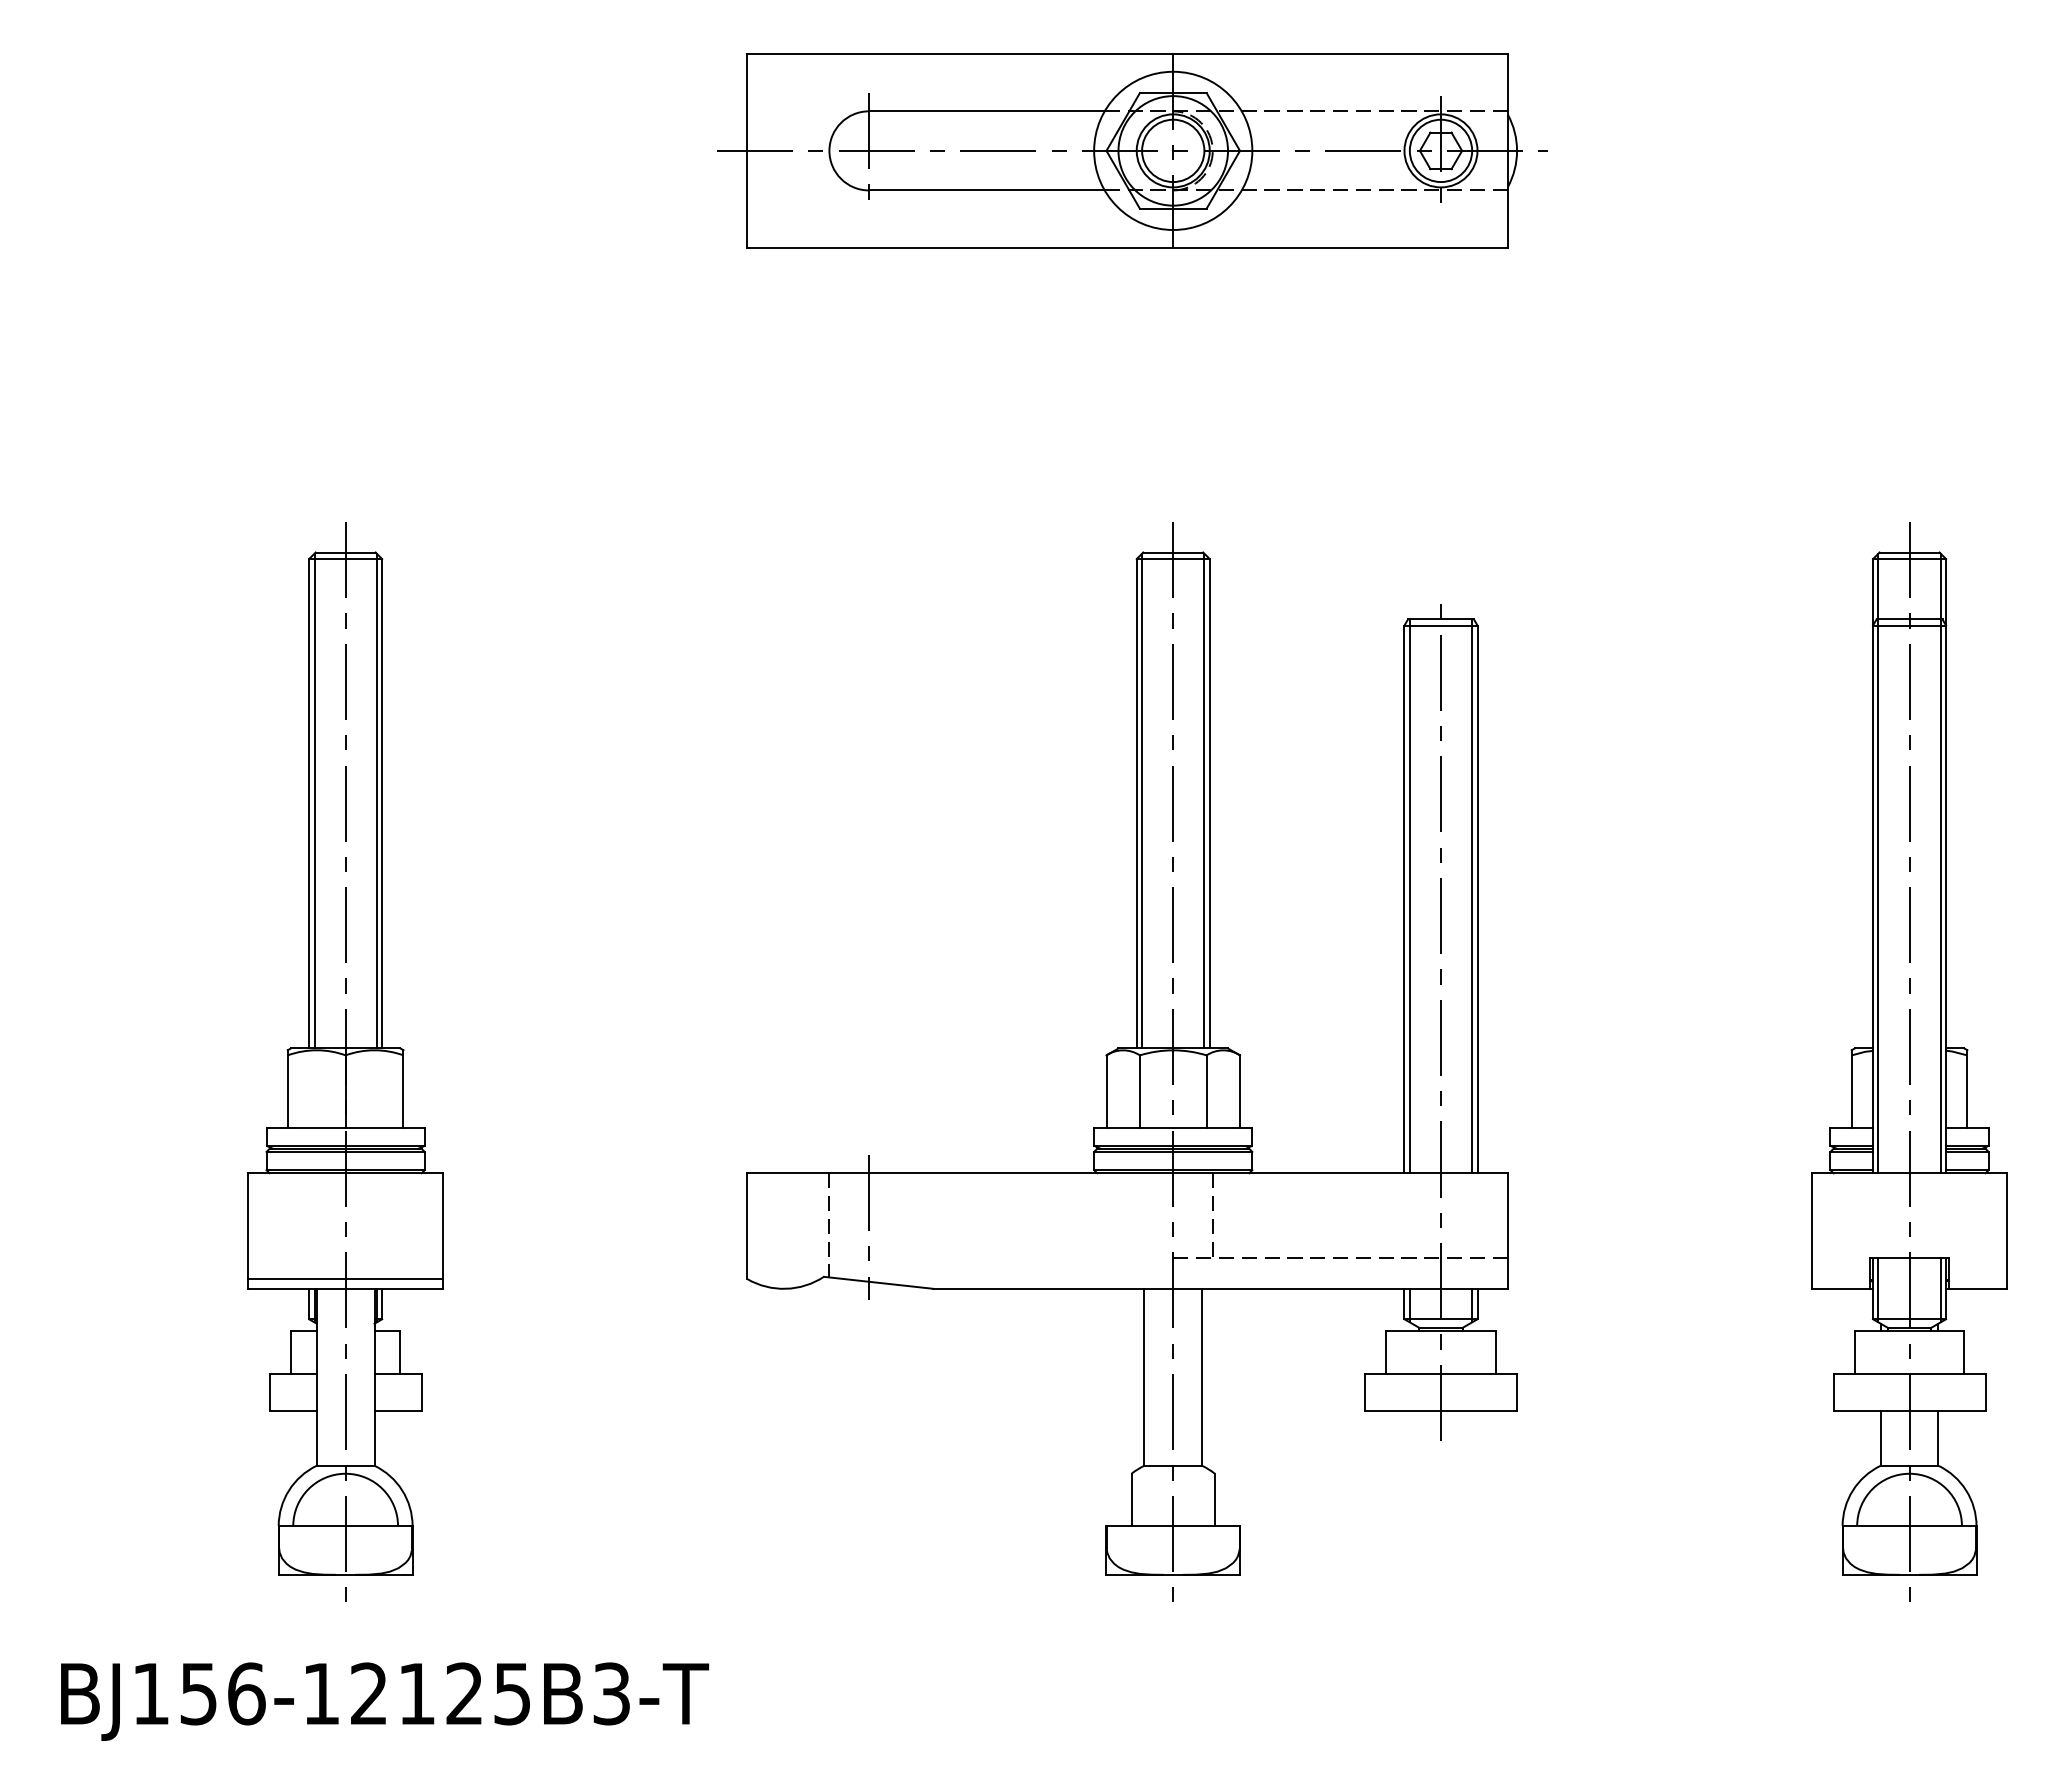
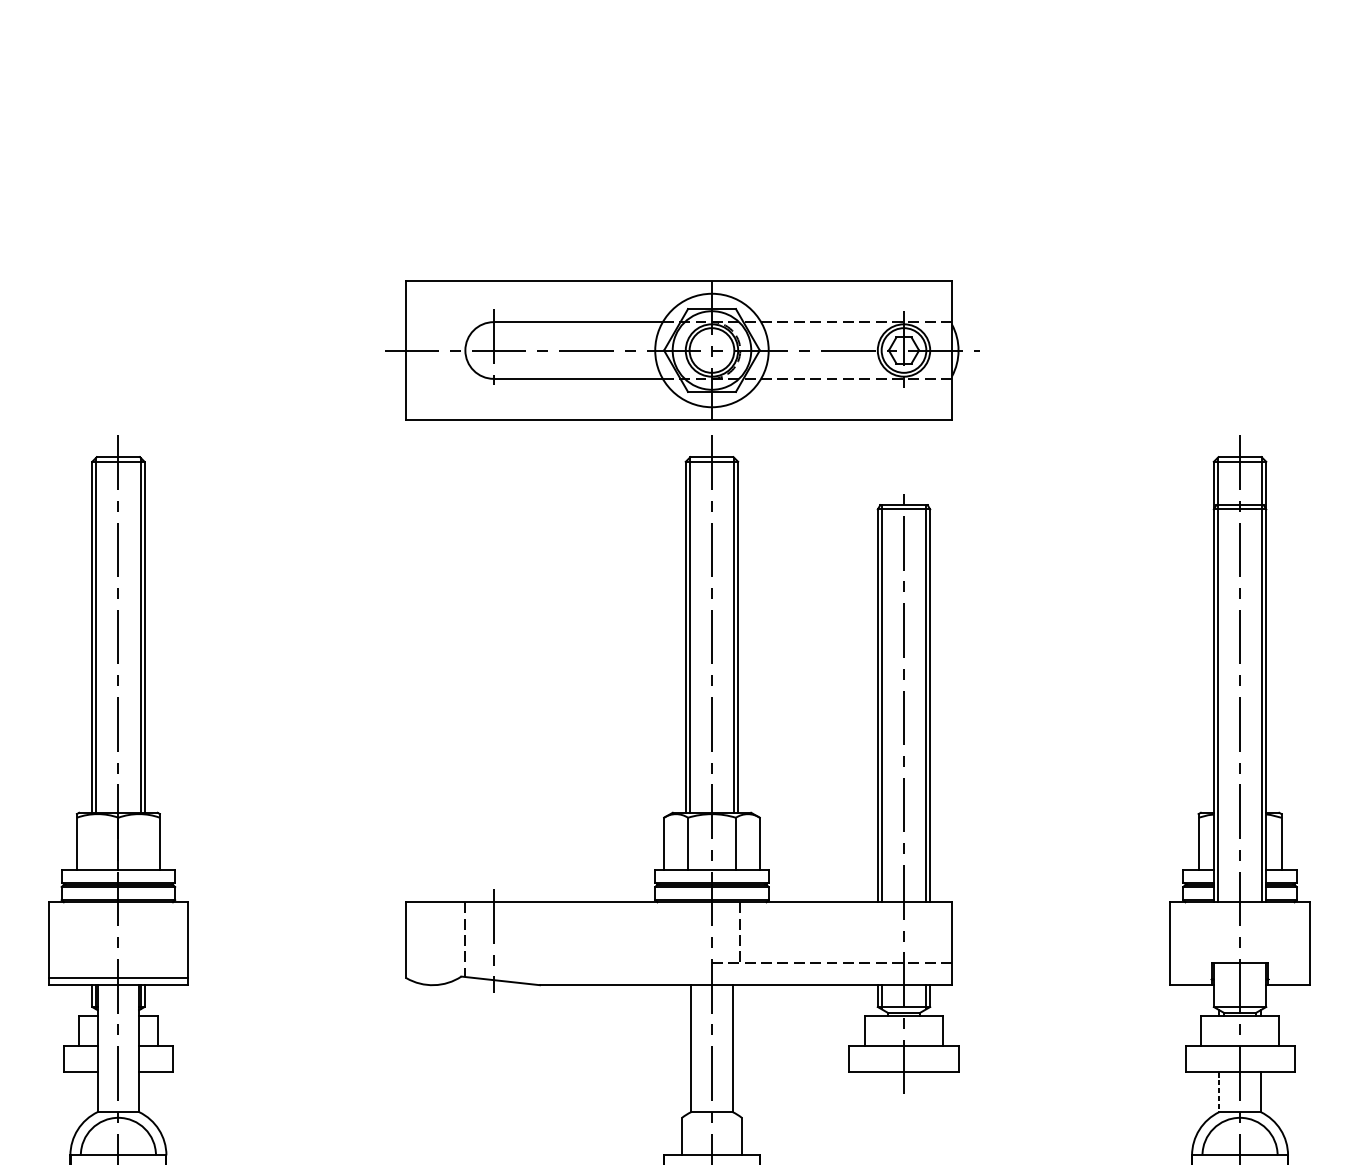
part: (1132, 150) -> (682, 350), moved
line: (1878, 1290) -> (1217, 986), removed
line: (1940, 1290) -> (1262, 986), removed
line: (1880, 1438) -> (1219, 1092), solid -> dashed

